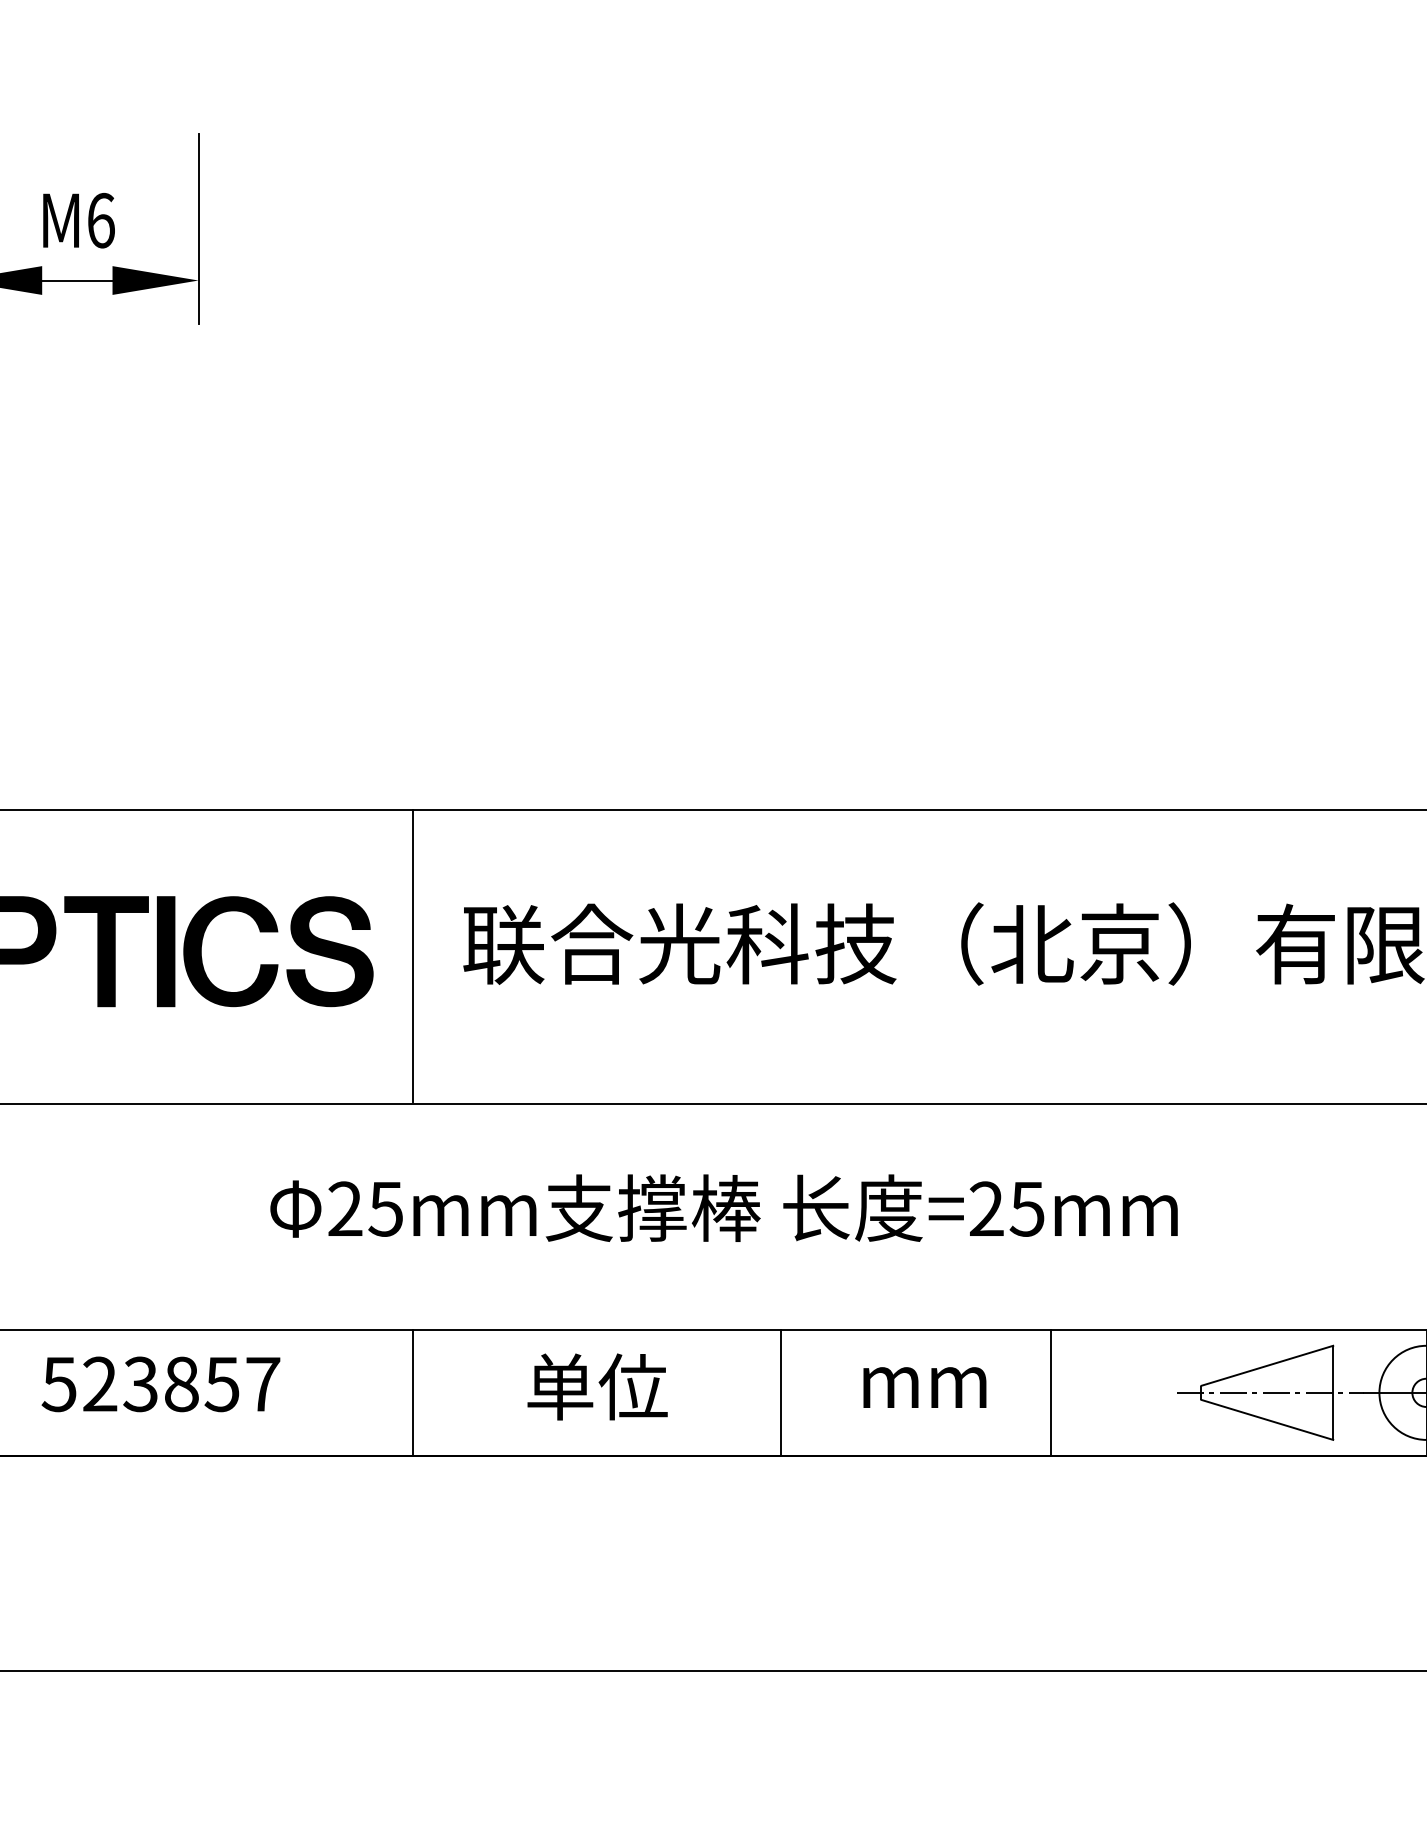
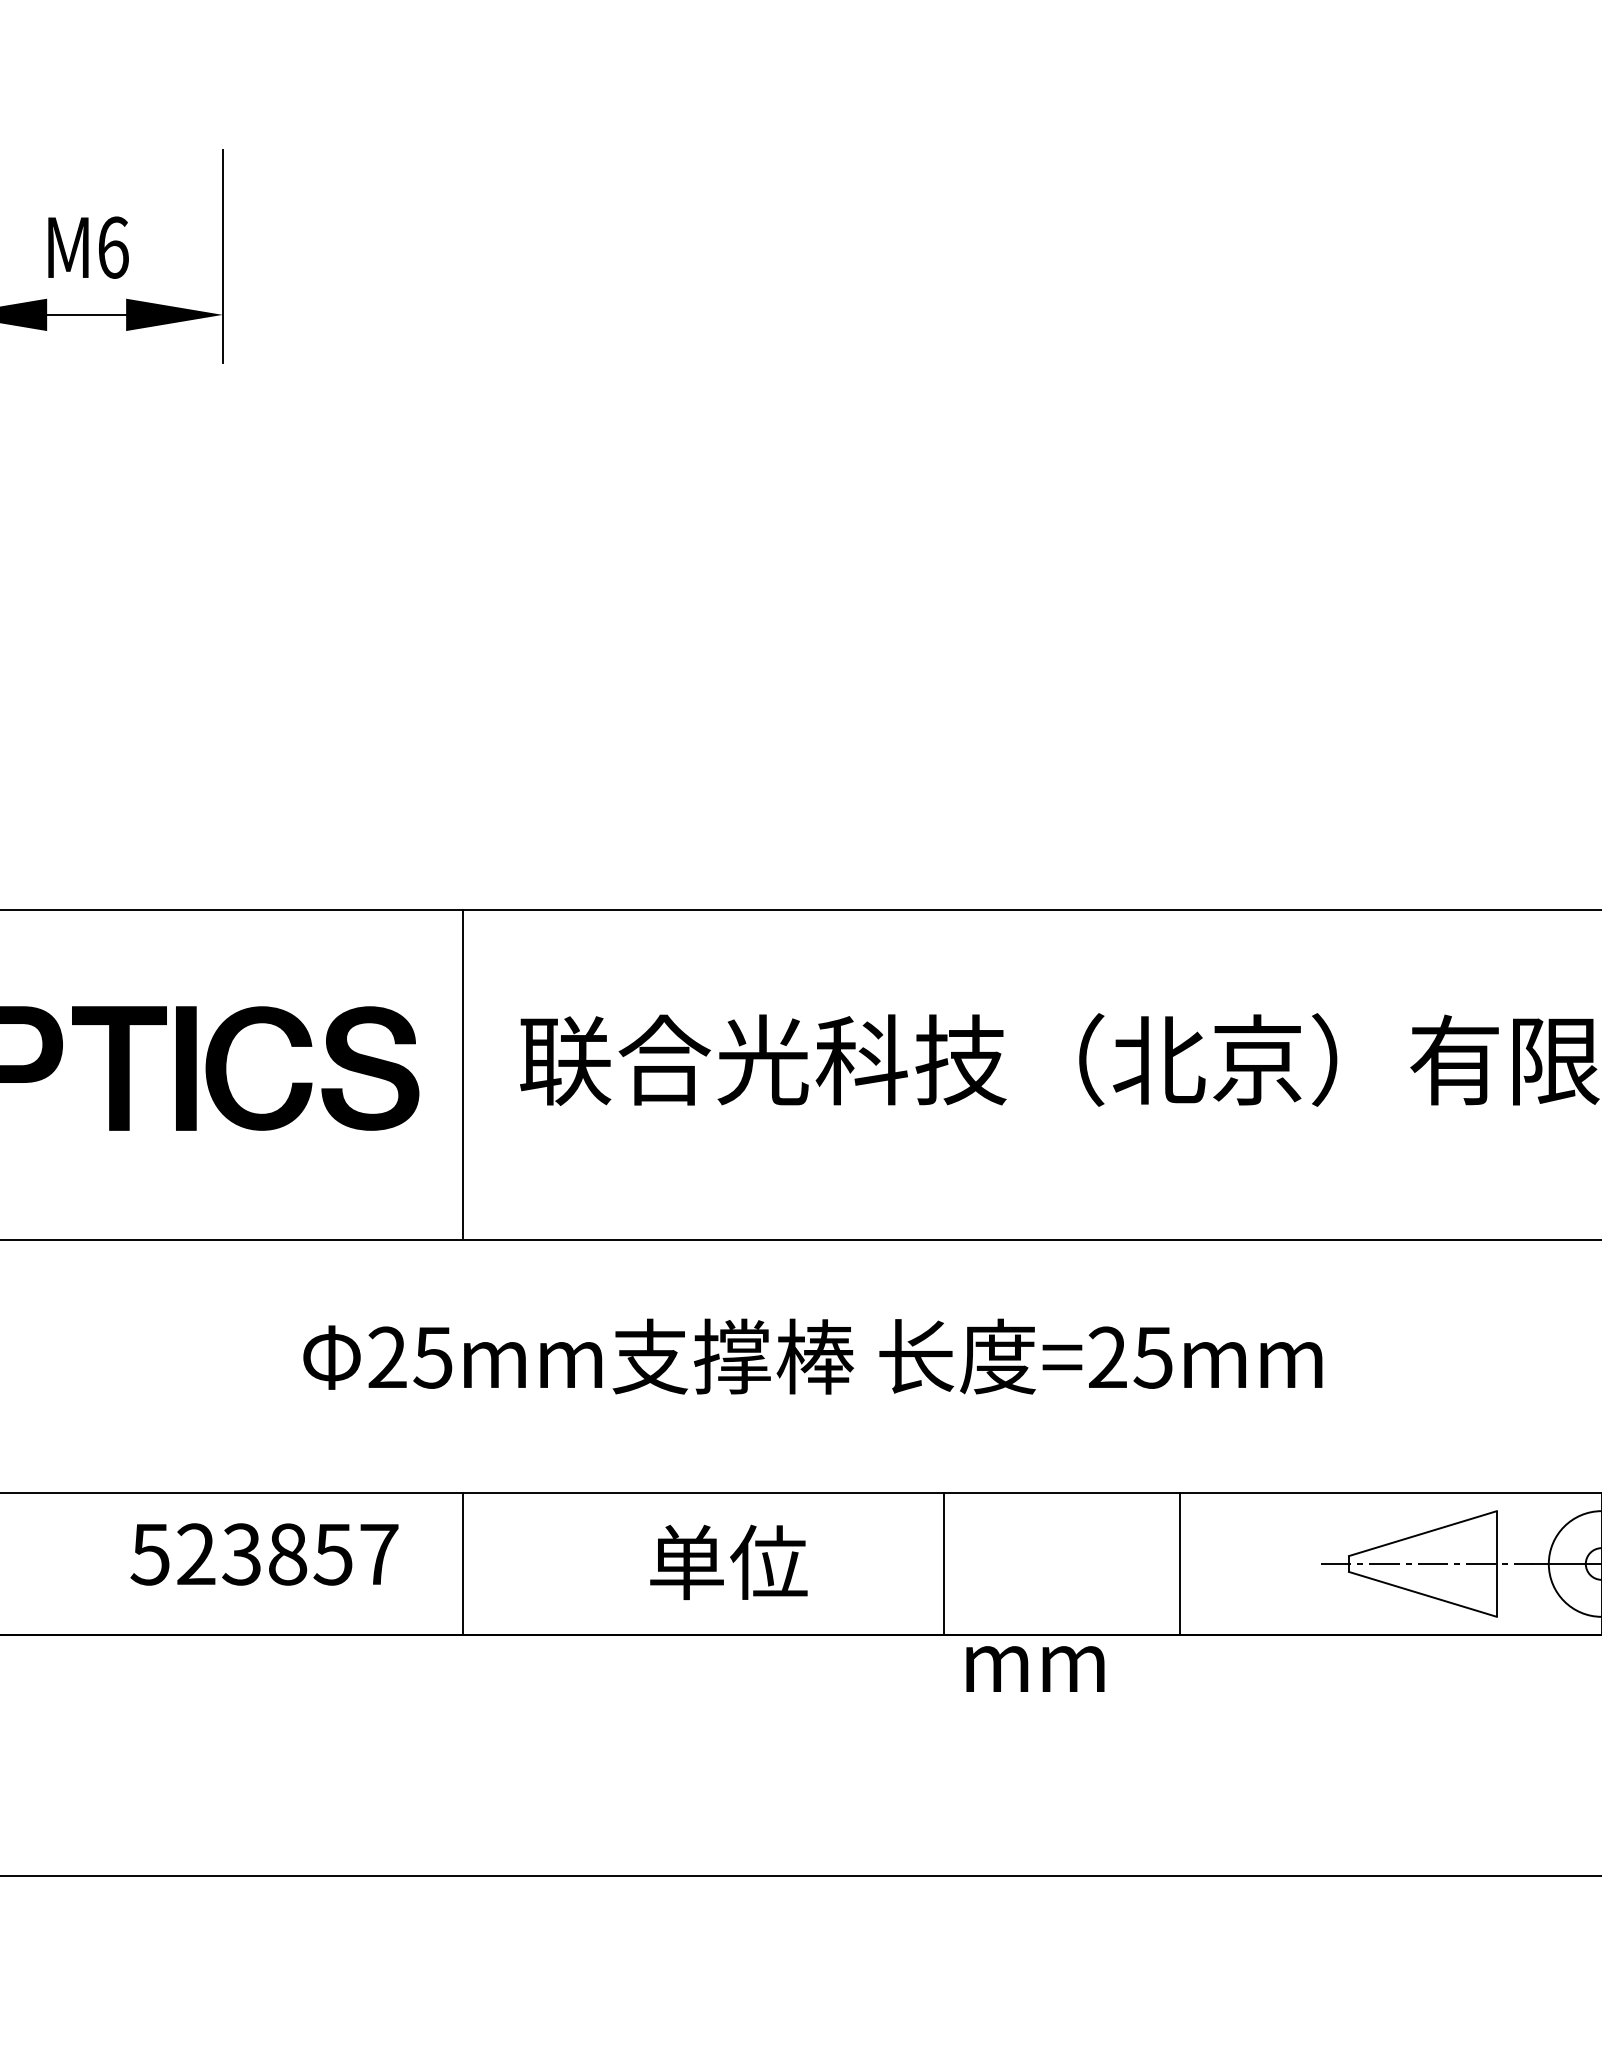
text: (160, 1384) -> (264, 1554), moved
text: (597, 1386) -> (728, 1561), moved
text: (924, 1387) -> (1035, 1668), moved
line: (780, 1392) -> (943, 1563), moved

